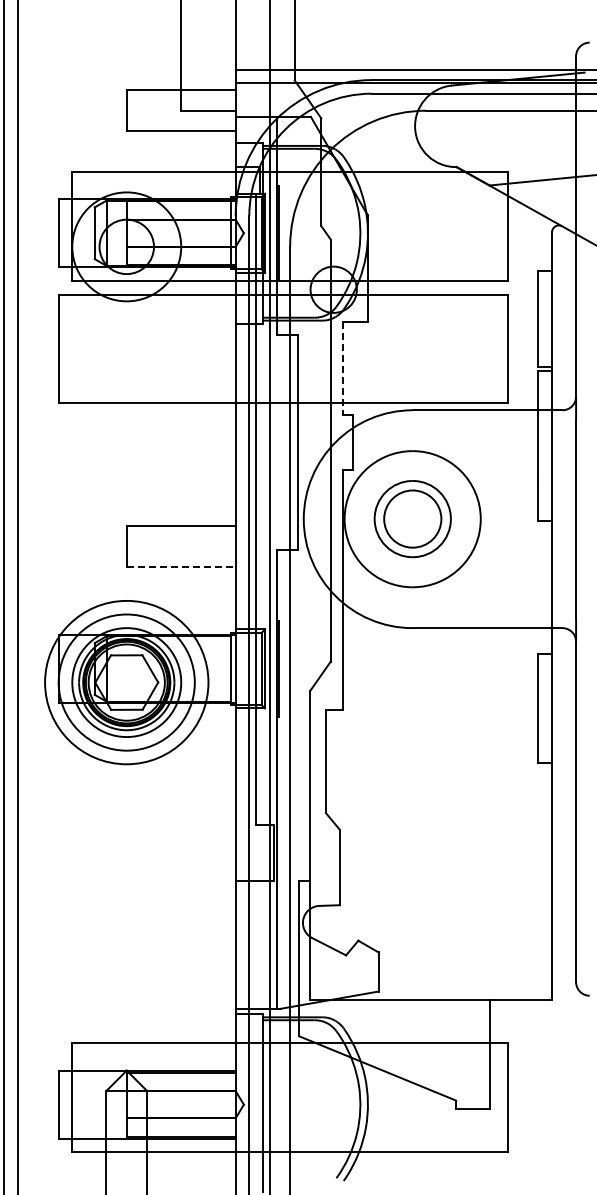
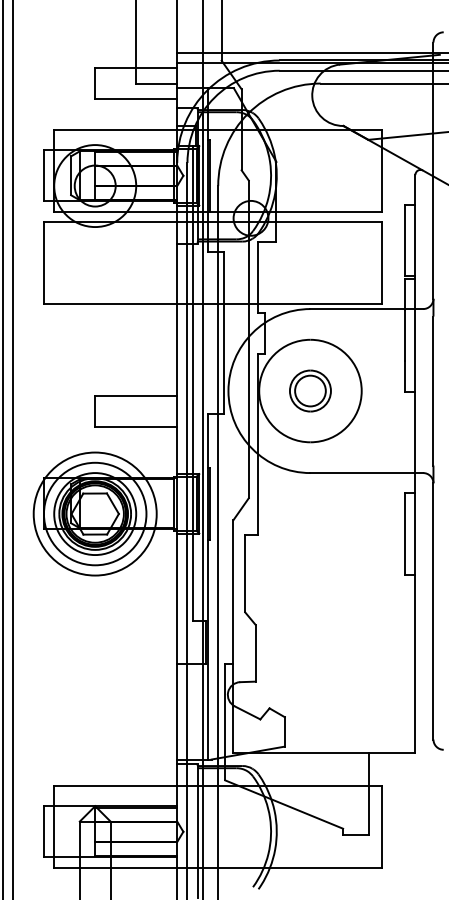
line: (343, 368) -> (258, 277), dashed -> solid
part: (412, 519) -> (310, 391), size x0.71
line: (181, 566) -> (136, 426), dashed -> solid

